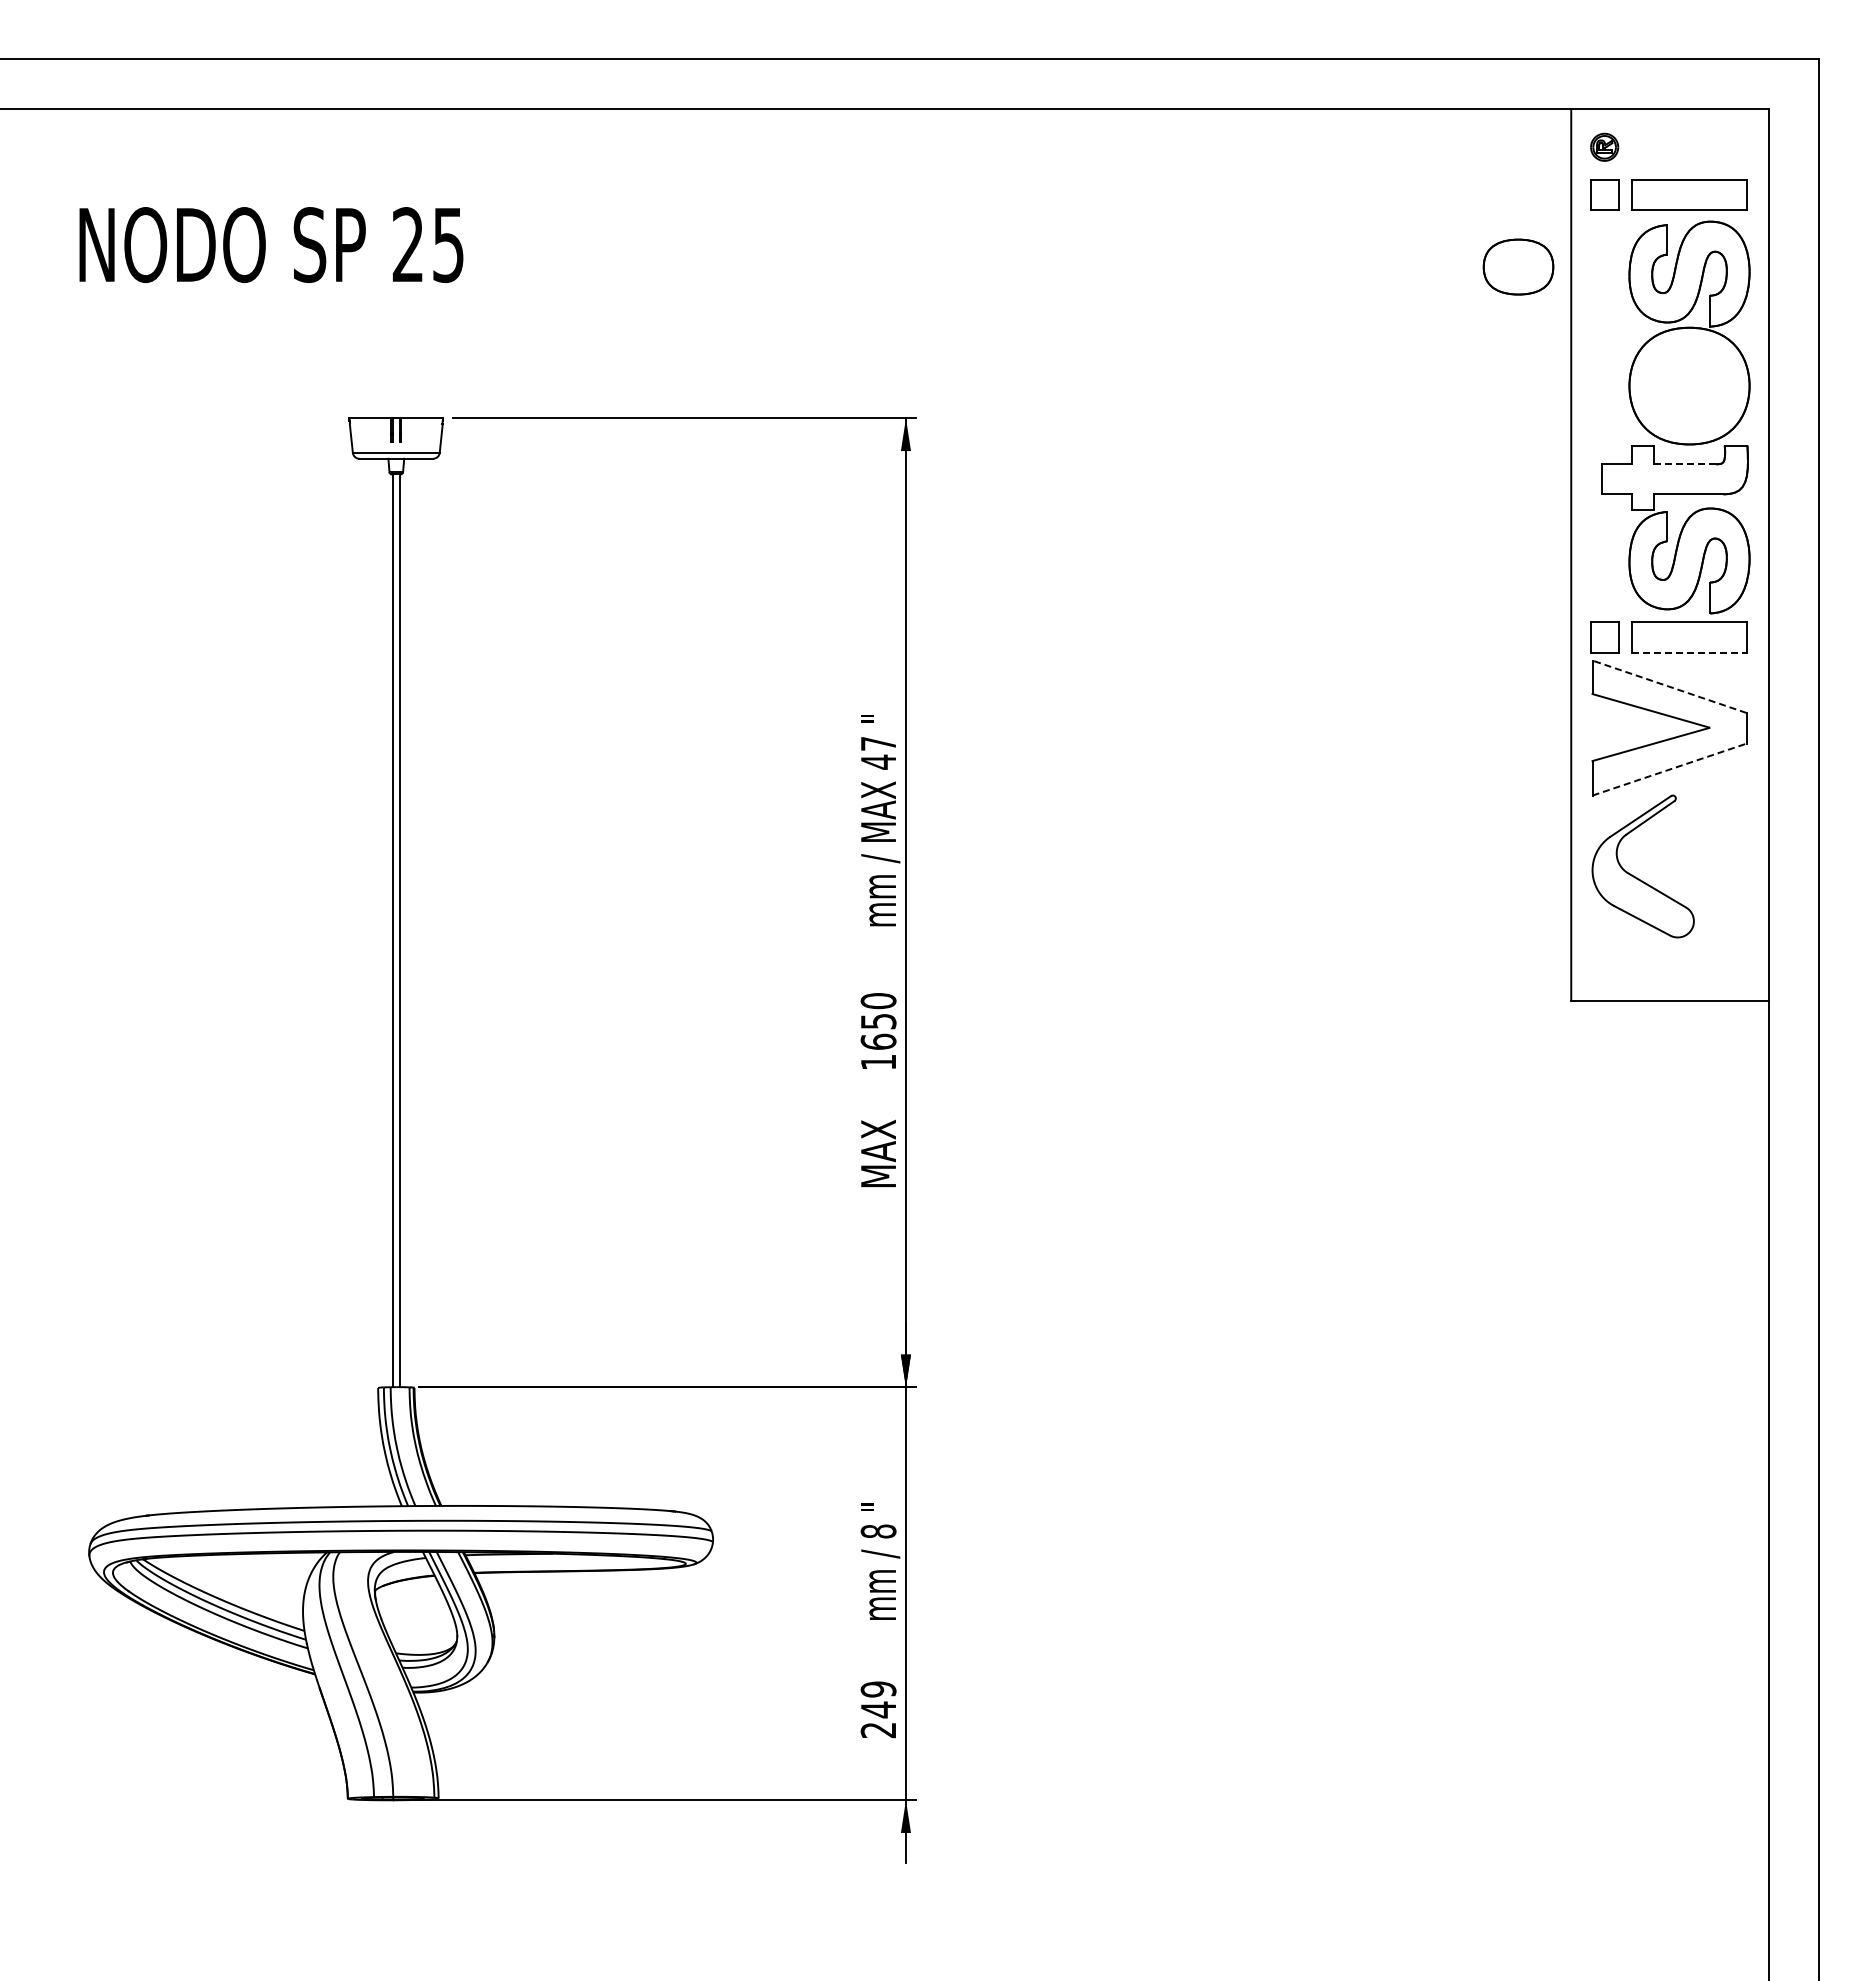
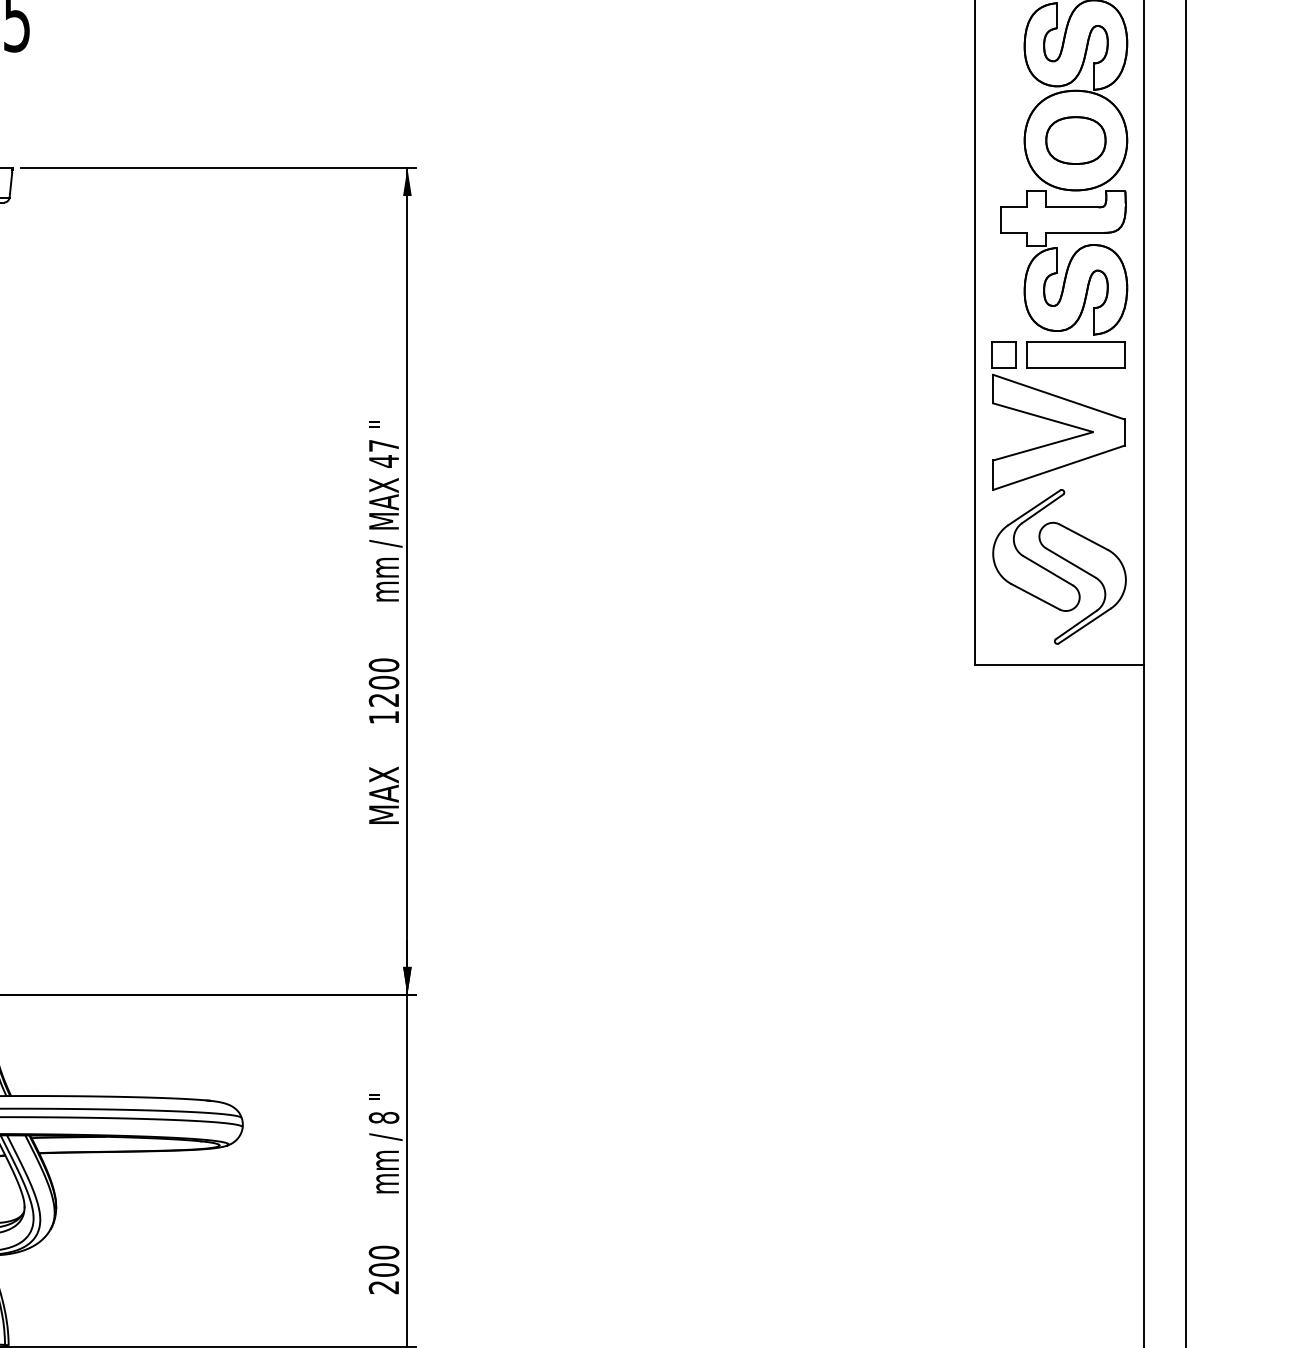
part: (1518, 266) -> (1075, 140), moved
line: (1684, 464) -> (1071, 207), dashed -> solid
line: (1690, 652) -> (1076, 367), dashed -> solid
line: (1669, 686) -> (1058, 396), dashed -> solid
line: (1670, 769) -> (1059, 467), dashed -> solid
part: (1703, 894) -> (1087, 574), added
text: (878, 1031) -> (383, 691), 1650 -> 1200
text: (878, 1699) -> (383, 1261), 249 -> 200

